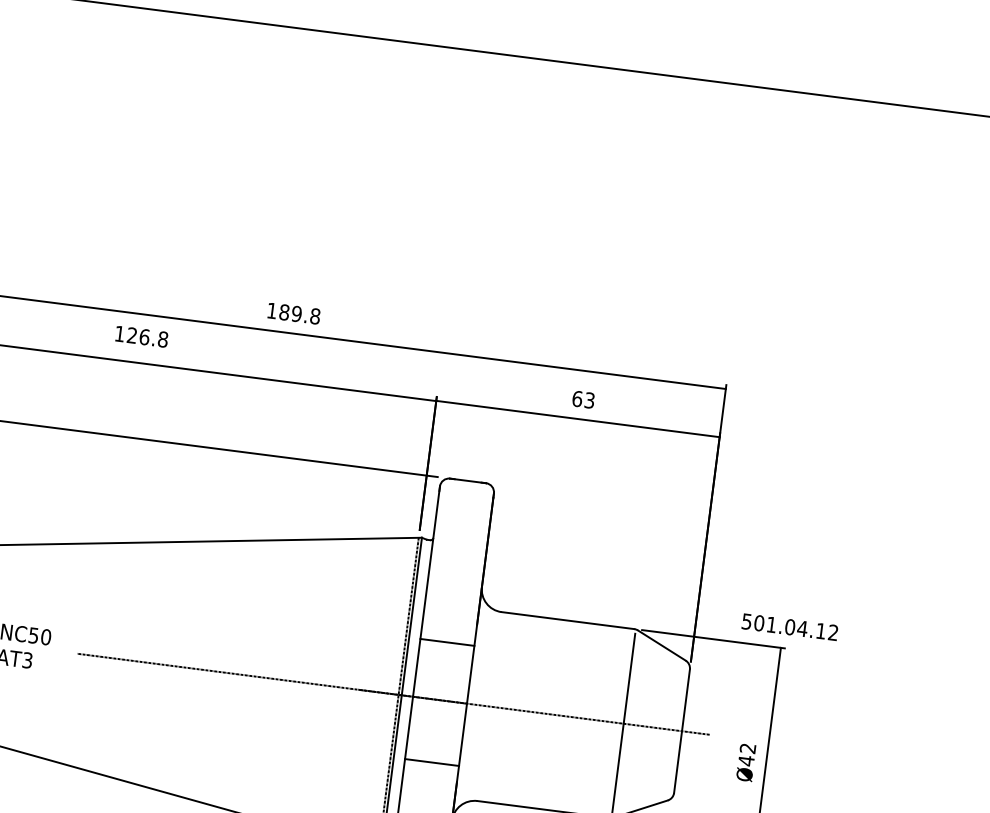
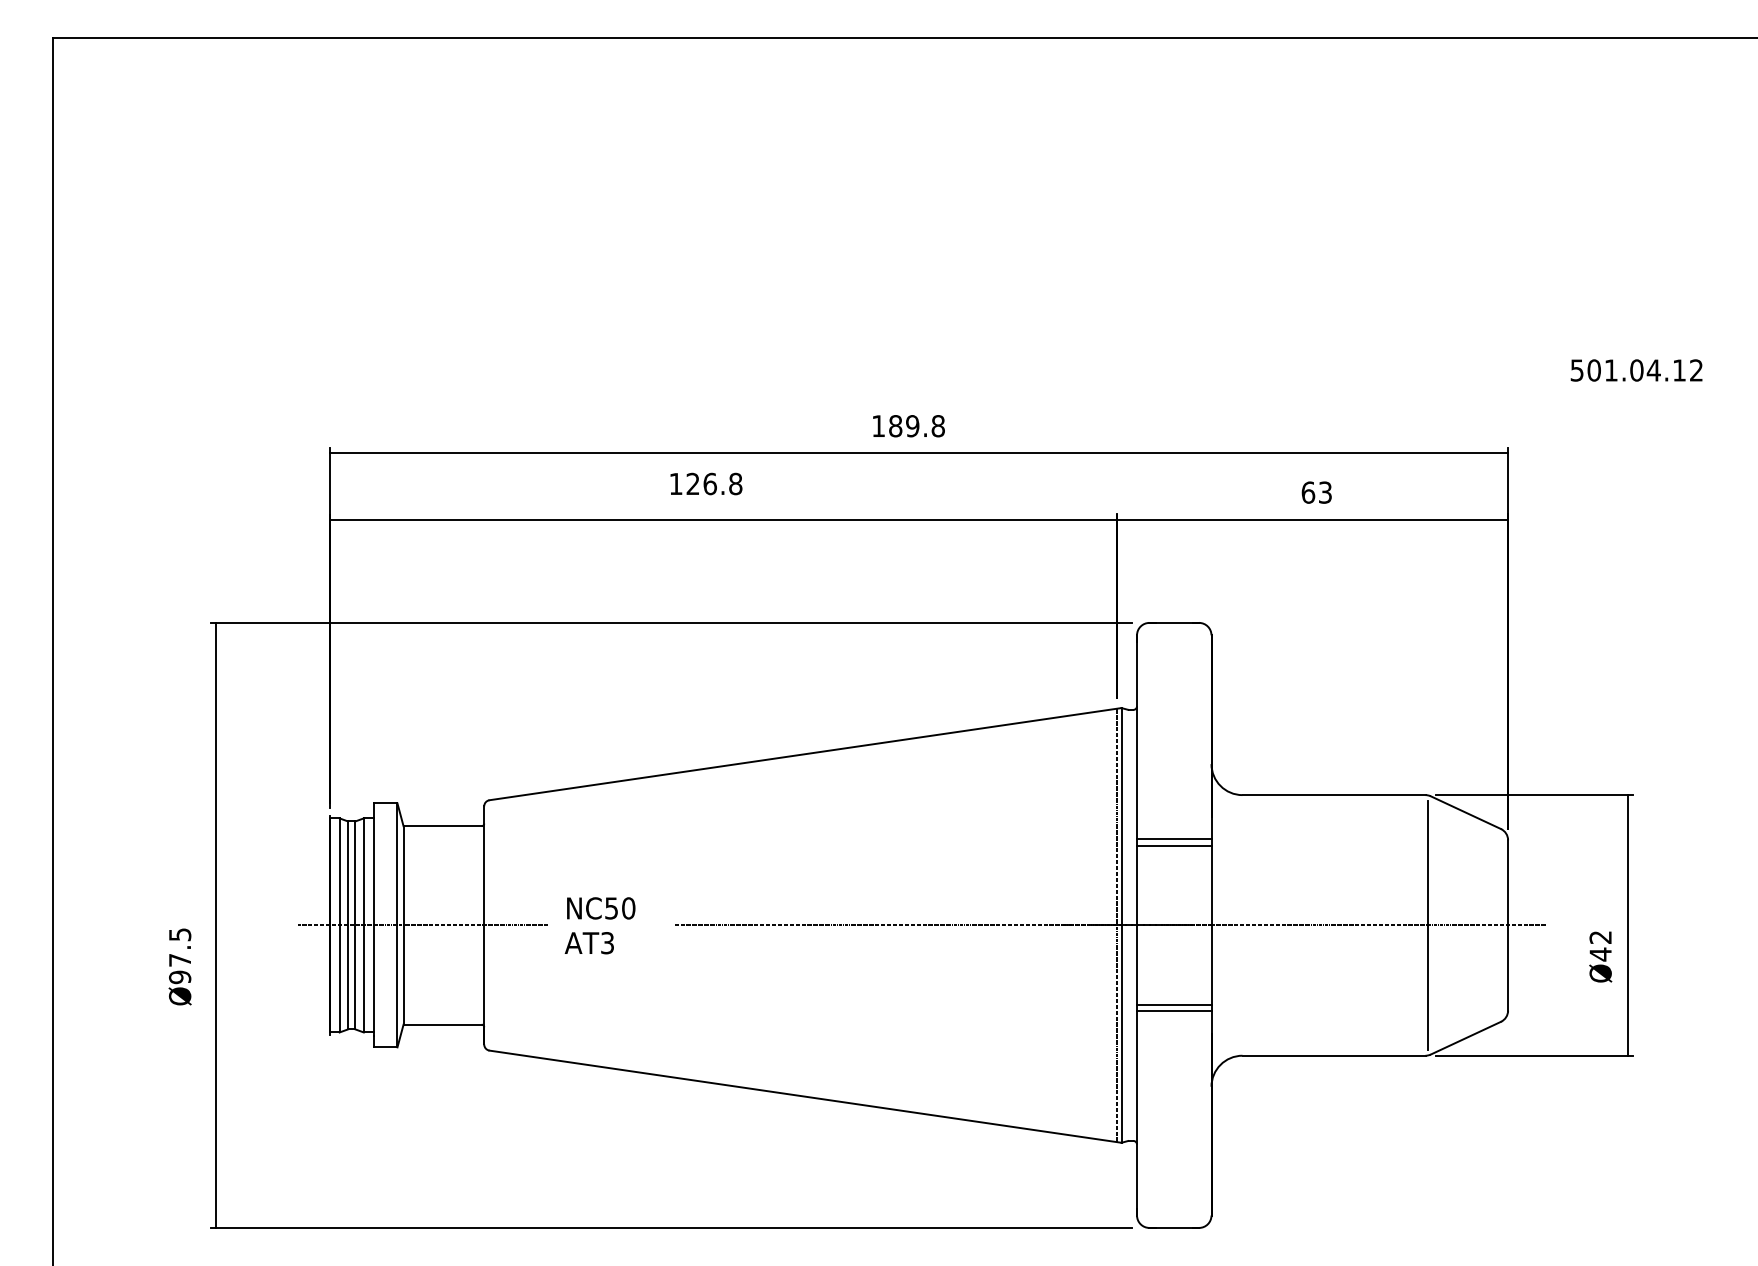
text: (789, 627) -> (1636, 370), moved
line: (448, 637) -> (1174, 839), added
line: (432, 758) -> (1174, 1005), added

